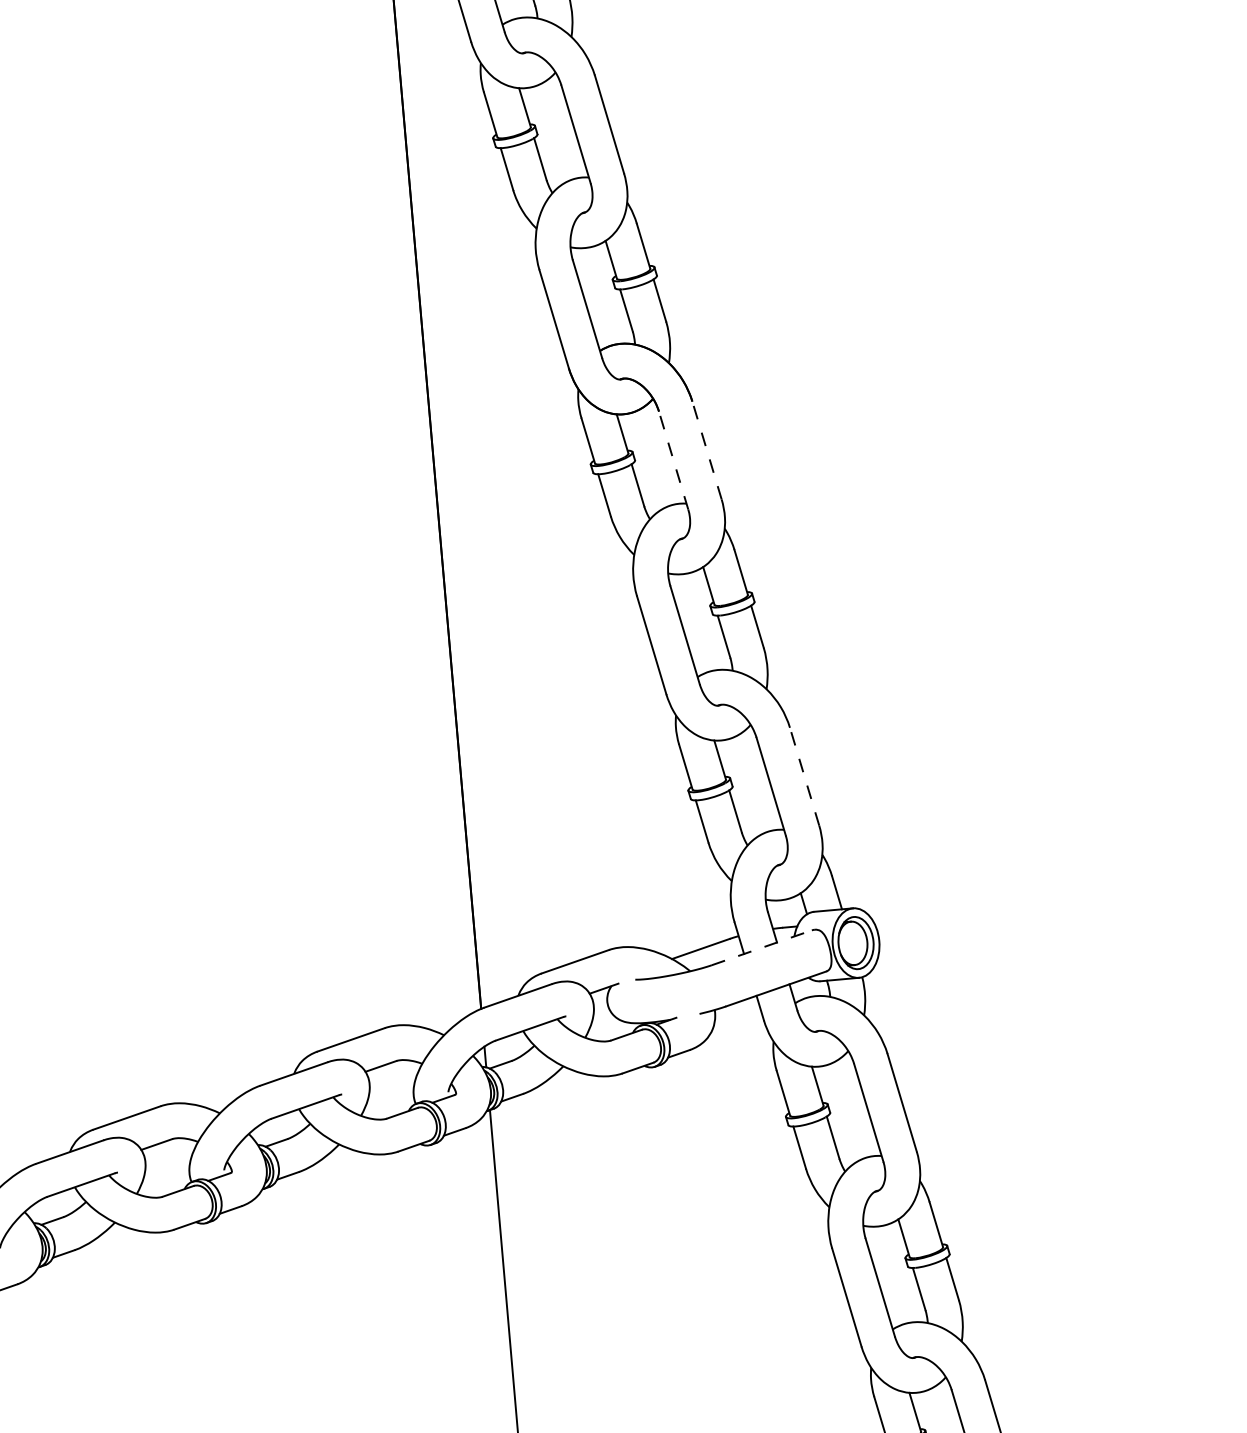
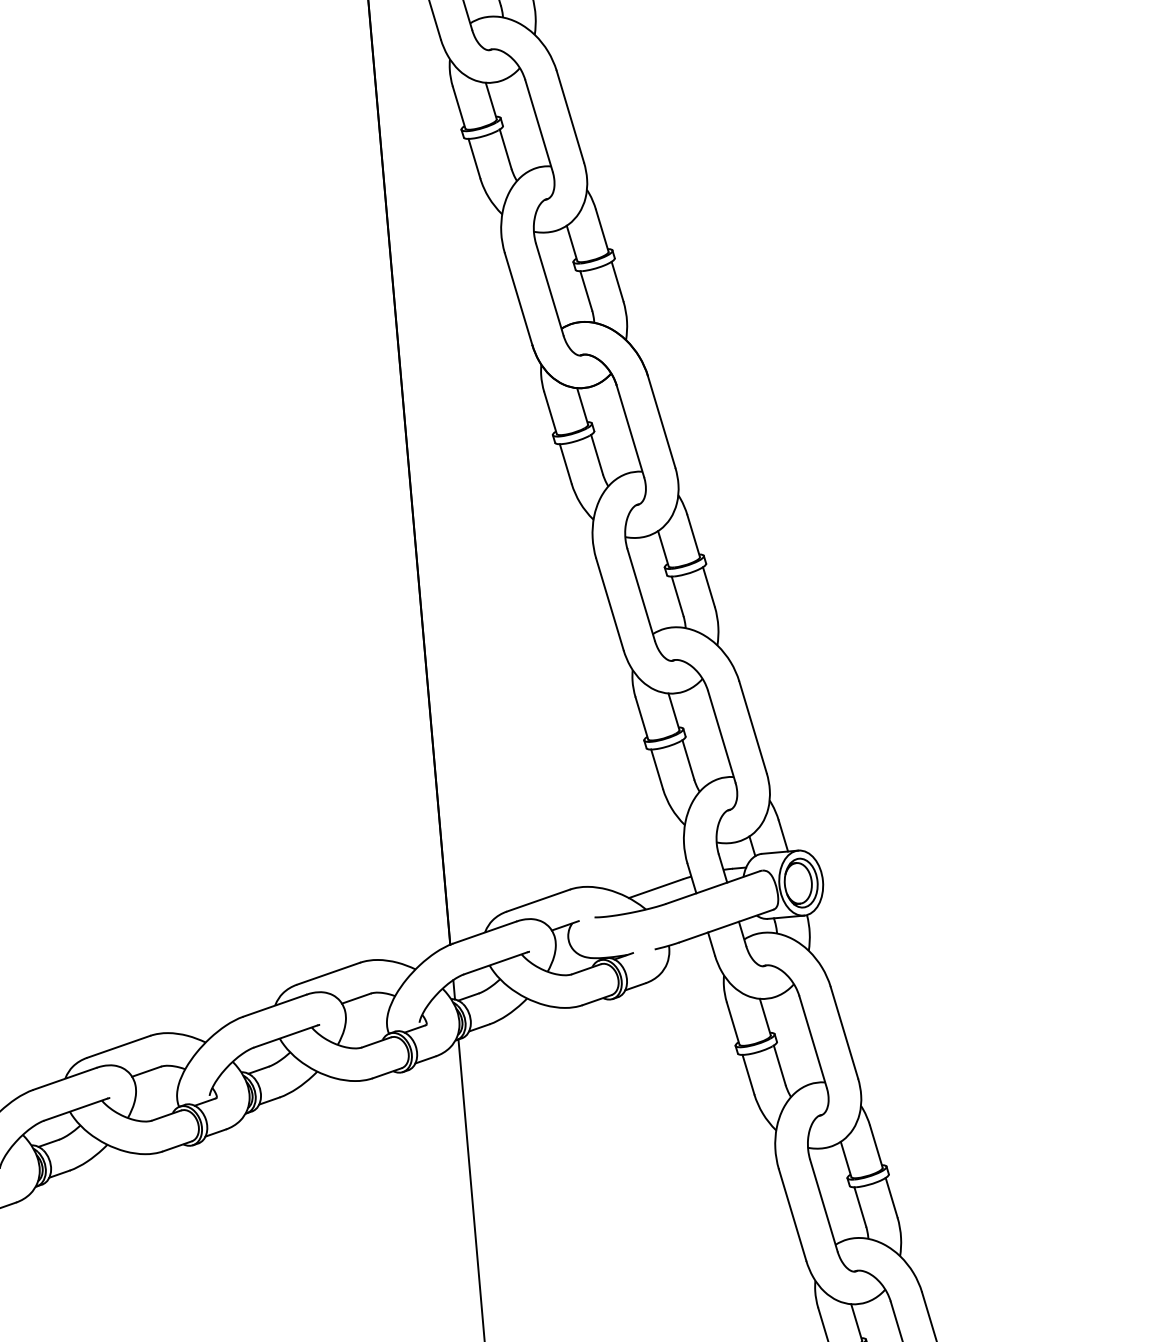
line: (706, 450) -> (661, 421), dashed -> solid
line: (673, 460) -> (630, 431), dashed -> solid
line: (804, 776) -> (752, 727), dashed -> solid
line: (761, 947) -> (712, 887), dashed -> solid

